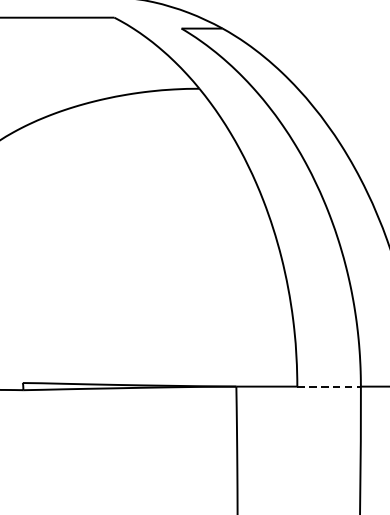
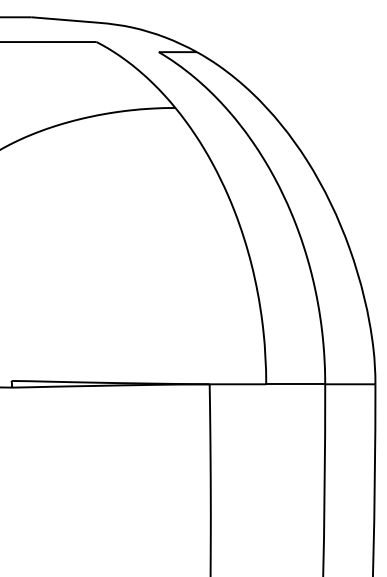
line: (329, 386) -> (296, 384), dashed -> solid

